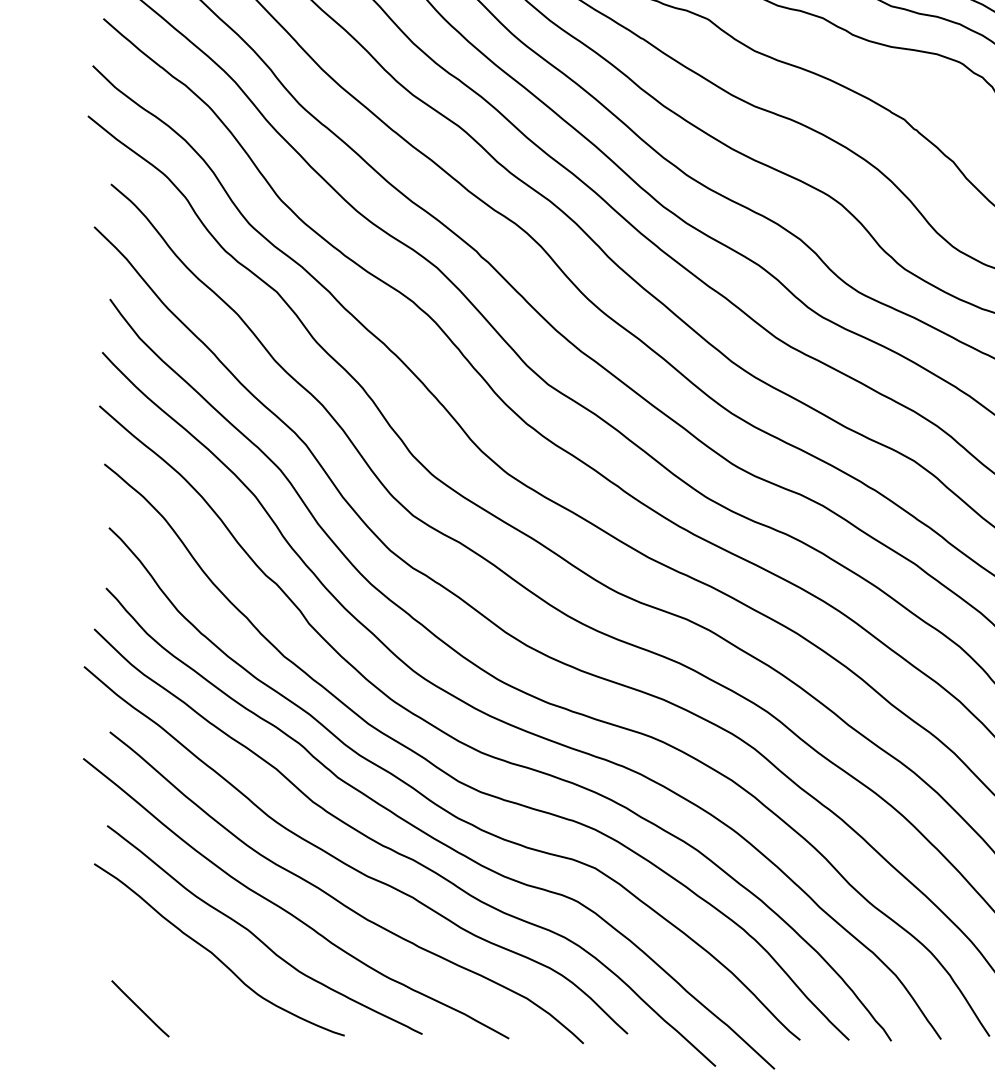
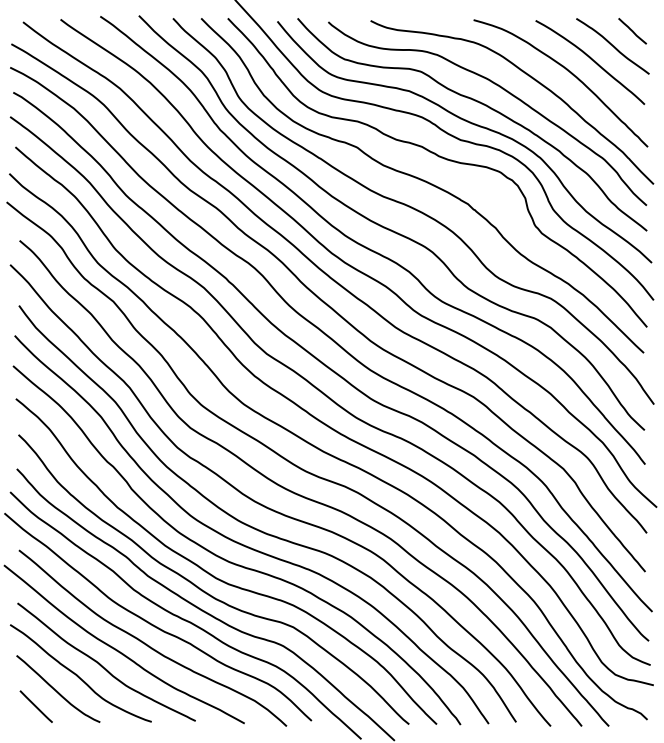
curve: (177, 980) -> (57, 690), added

